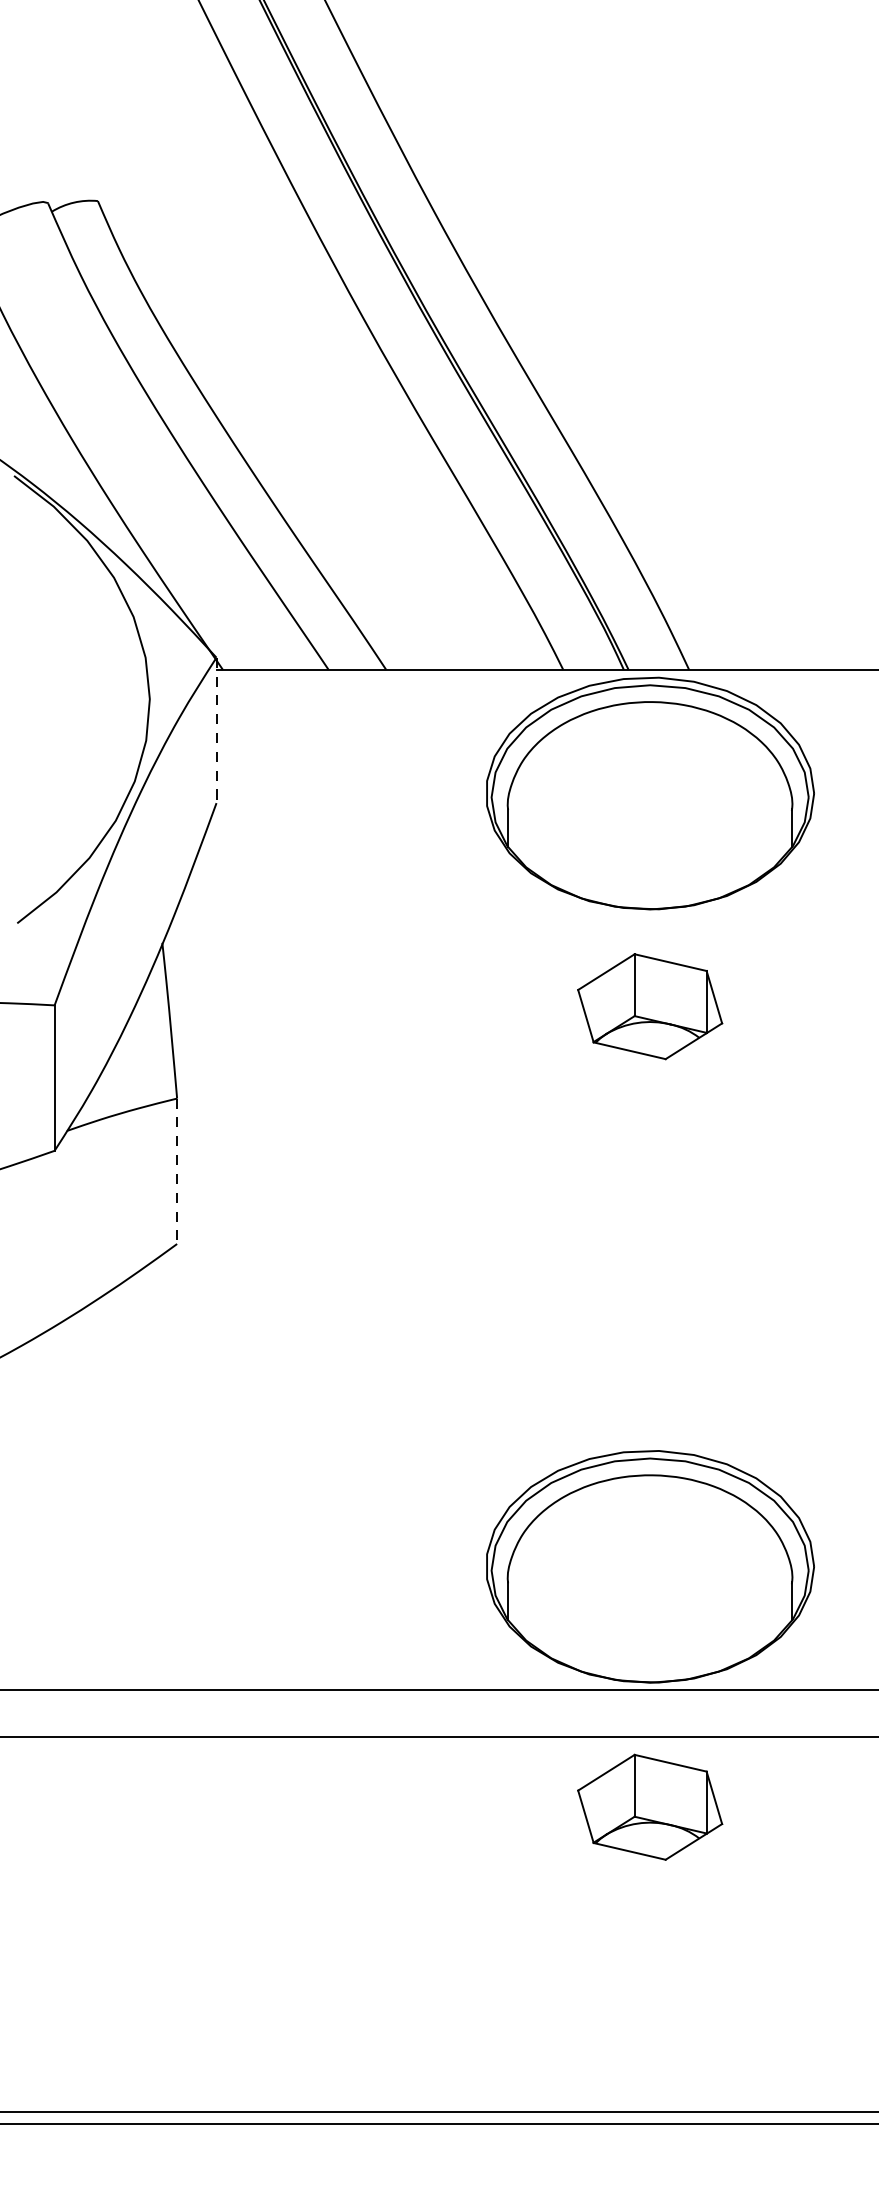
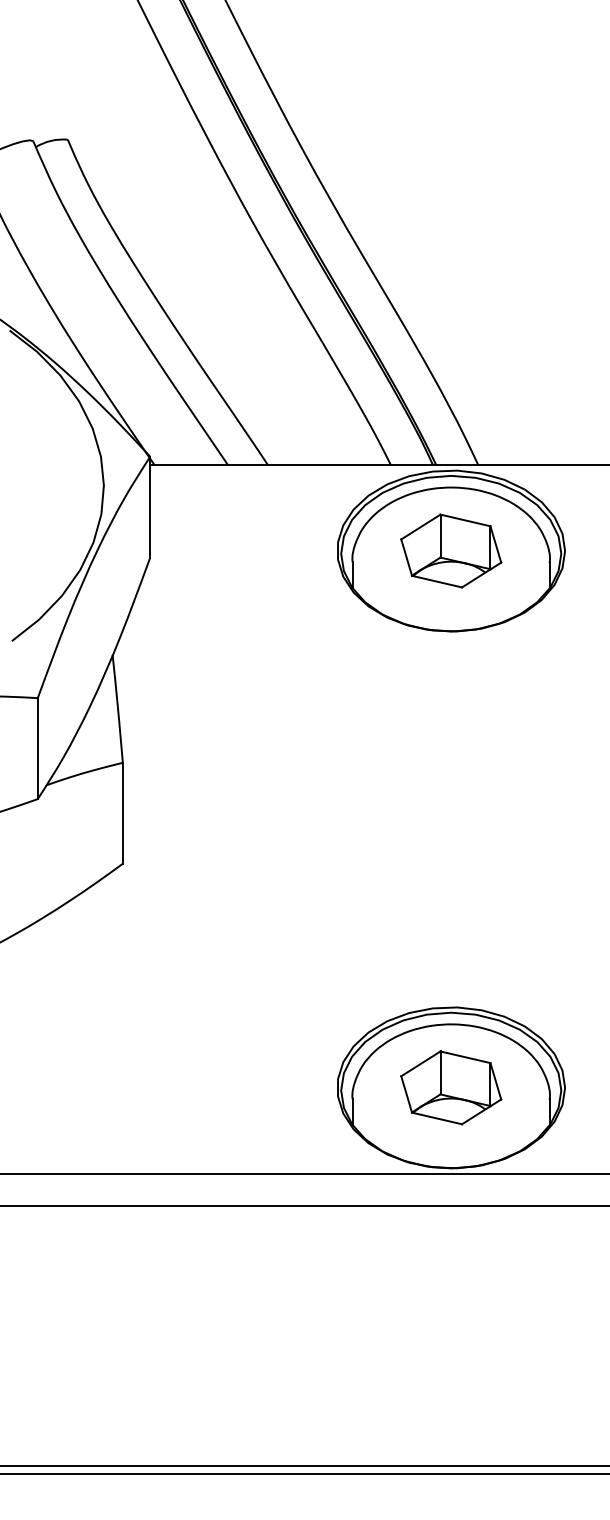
line: (216, 730) -> (150, 507), dashed -> solid
part: (650, 1005) -> (451, 550), moved
line: (176, 1171) -> (122, 813), dashed -> solid
part: (650, 1806) -> (451, 1087), moved

